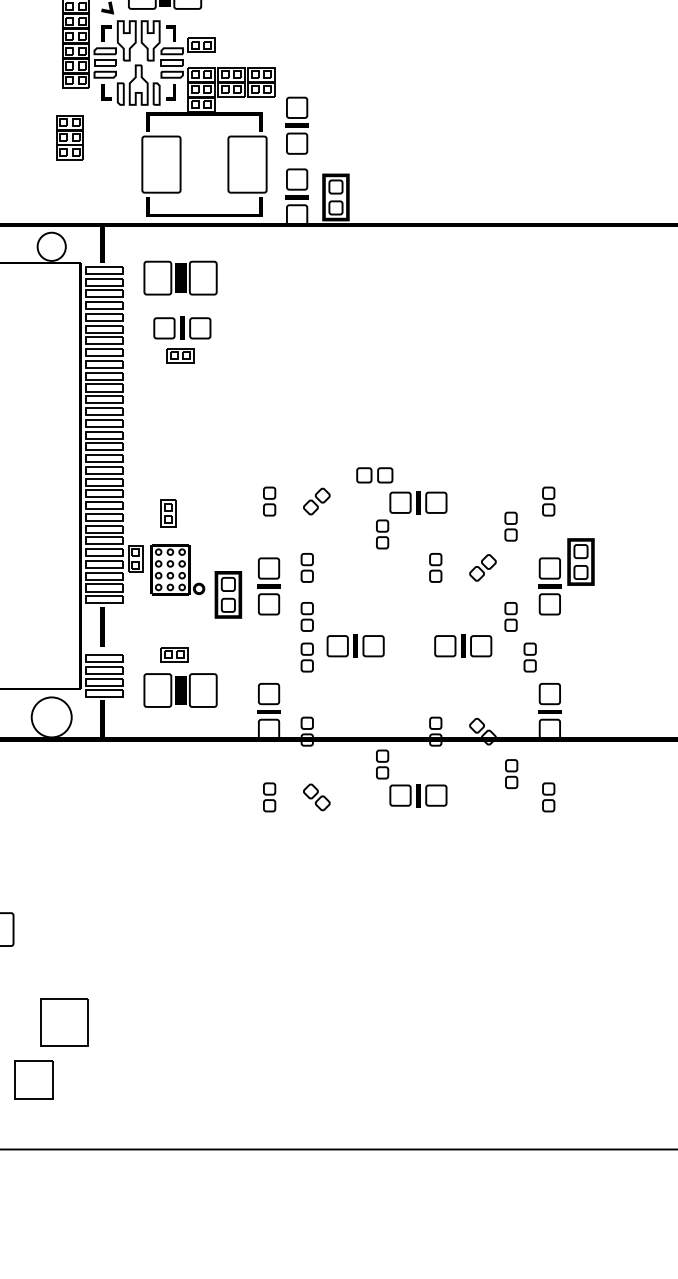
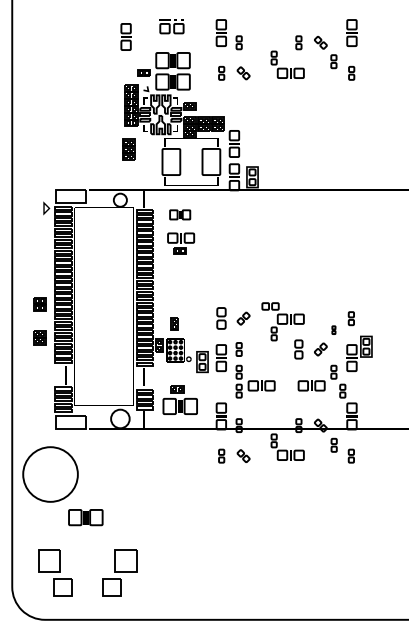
part: (178, 277) -> (179, 214), size x0.6
part: (269, 501) -> (221, 318), size x1.6
part: (510, 524) -> (333, 329), size x0.6
part: (434, 567) -> (298, 349), size x1.4

